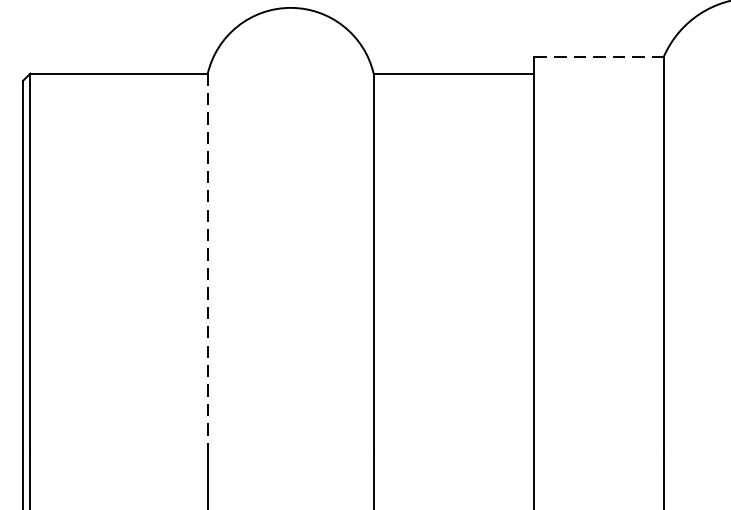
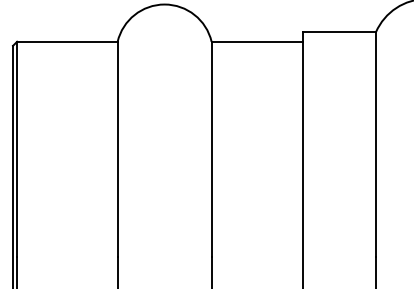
line: (599, 57) -> (339, 32), dashed -> solid
line: (207, 263) -> (117, 149), dashed -> solid

